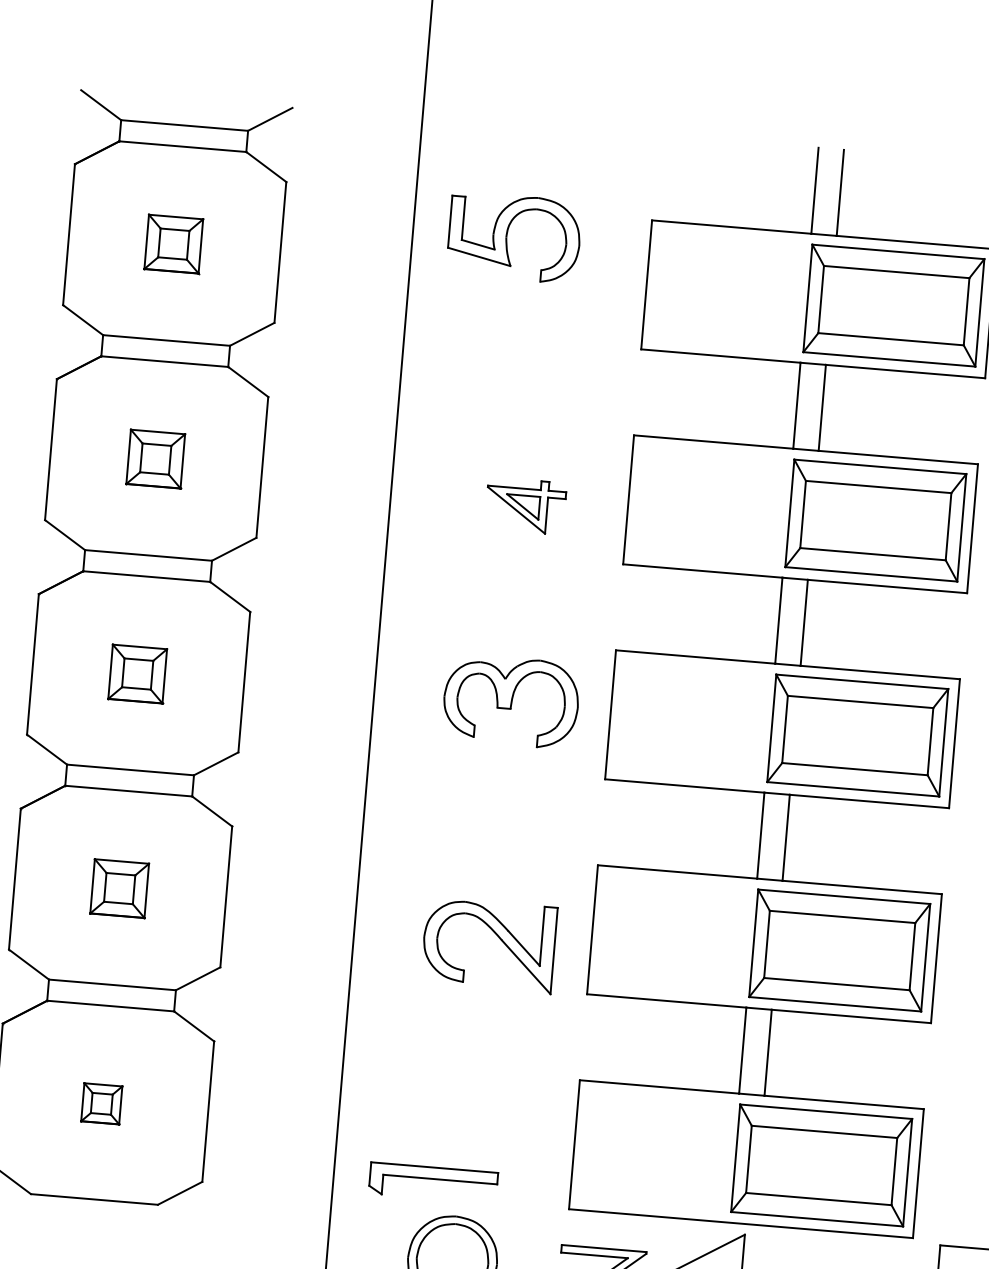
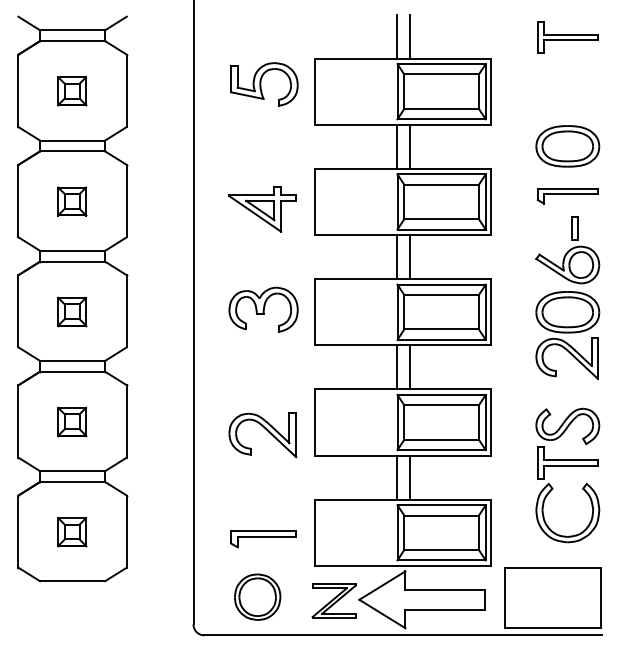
part: (514, 238) -> (264, 84), moved
part: (525, 505) -> (262, 209), size x1.67
part: (102, 1104) -> (72, 532), size x1.43
part: (433, 1183) -> (263, 539), moved

